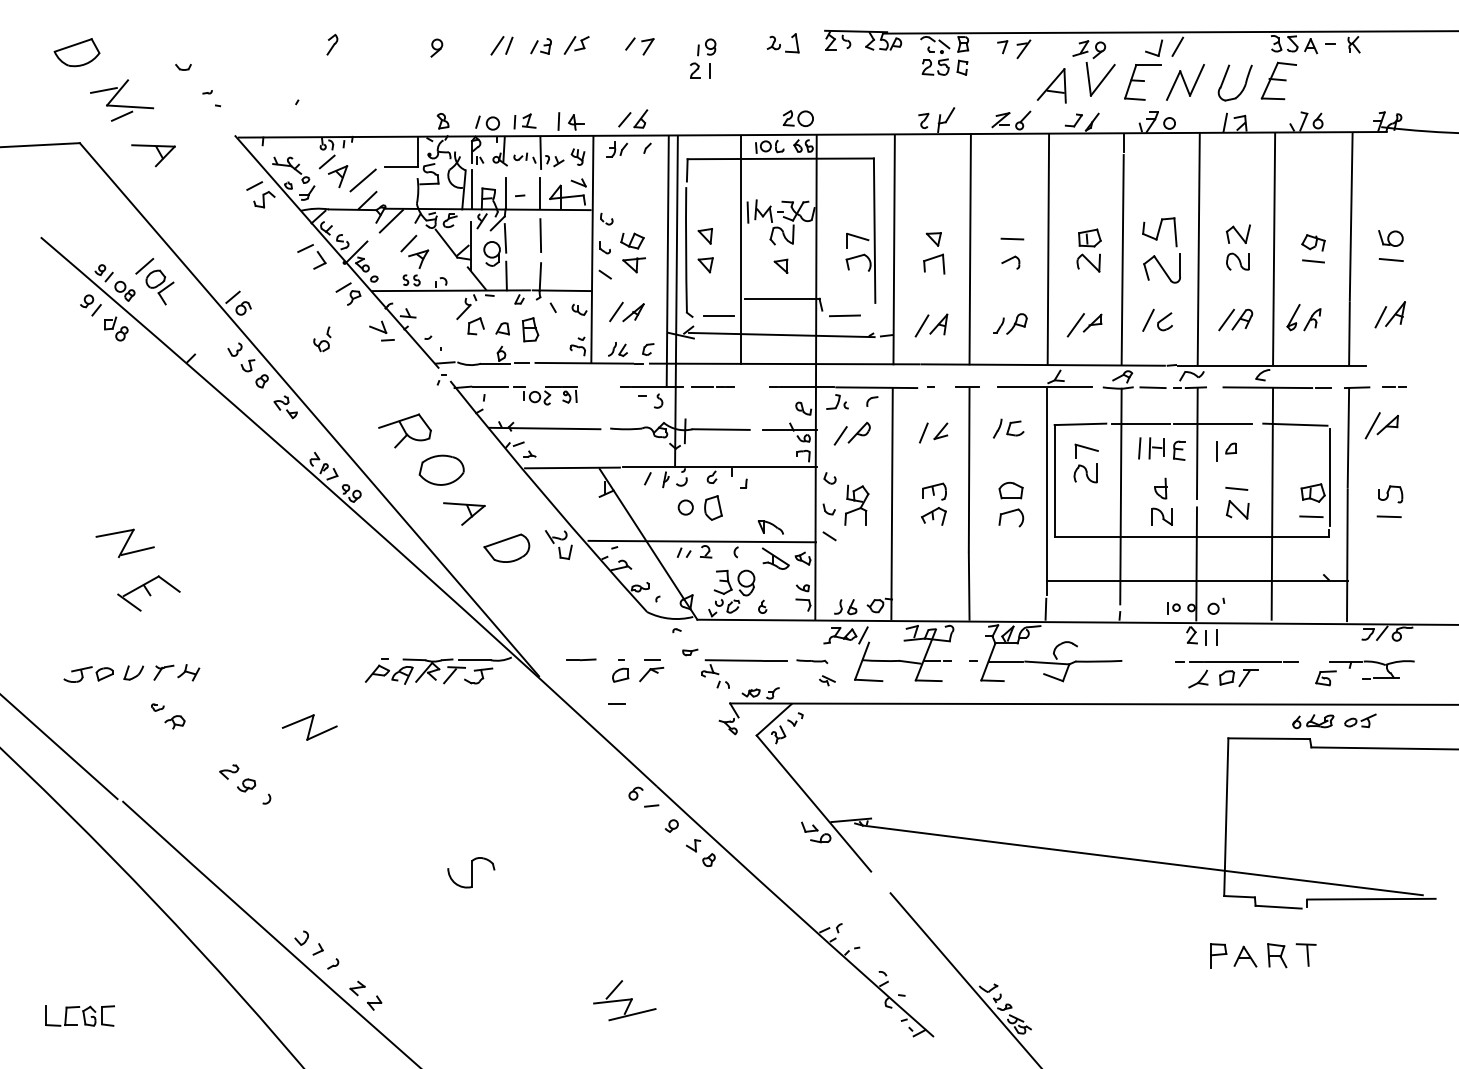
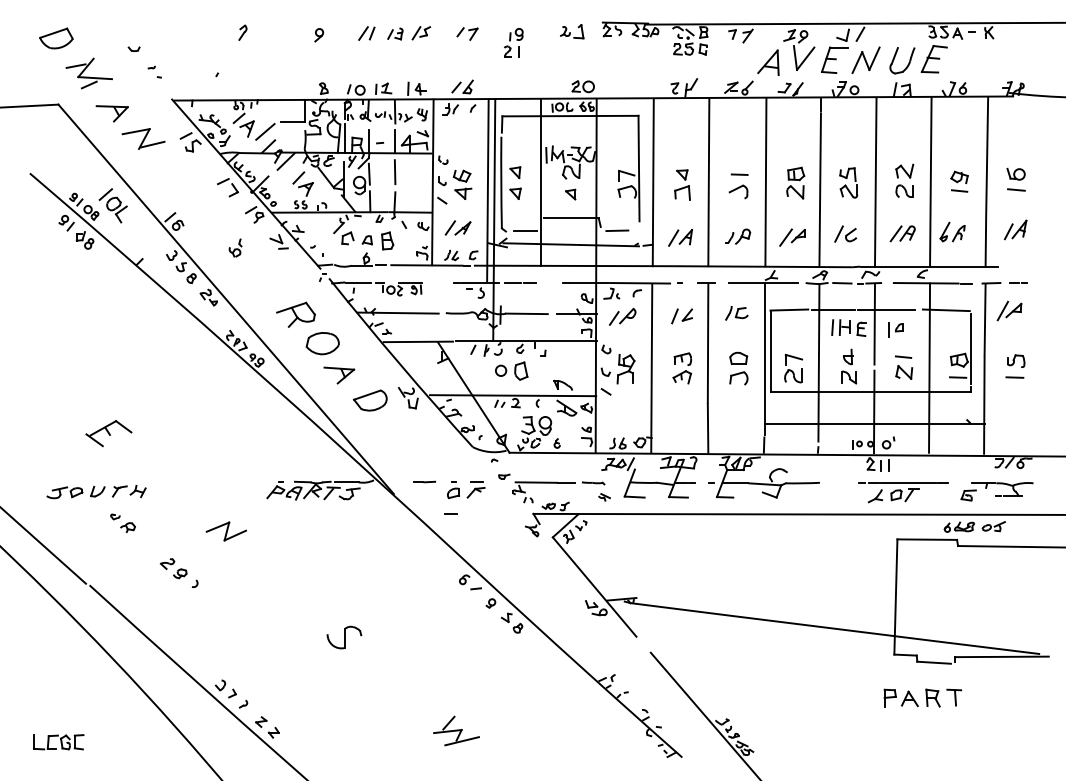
part: (1161, 249) -> (848, 182), size x0.62
part: (1010, 262) -> (738, 191), size x1.43
part: (1086, 463) -> (793, 368), moved
part: (125, 542) -> (143, 138), moved

